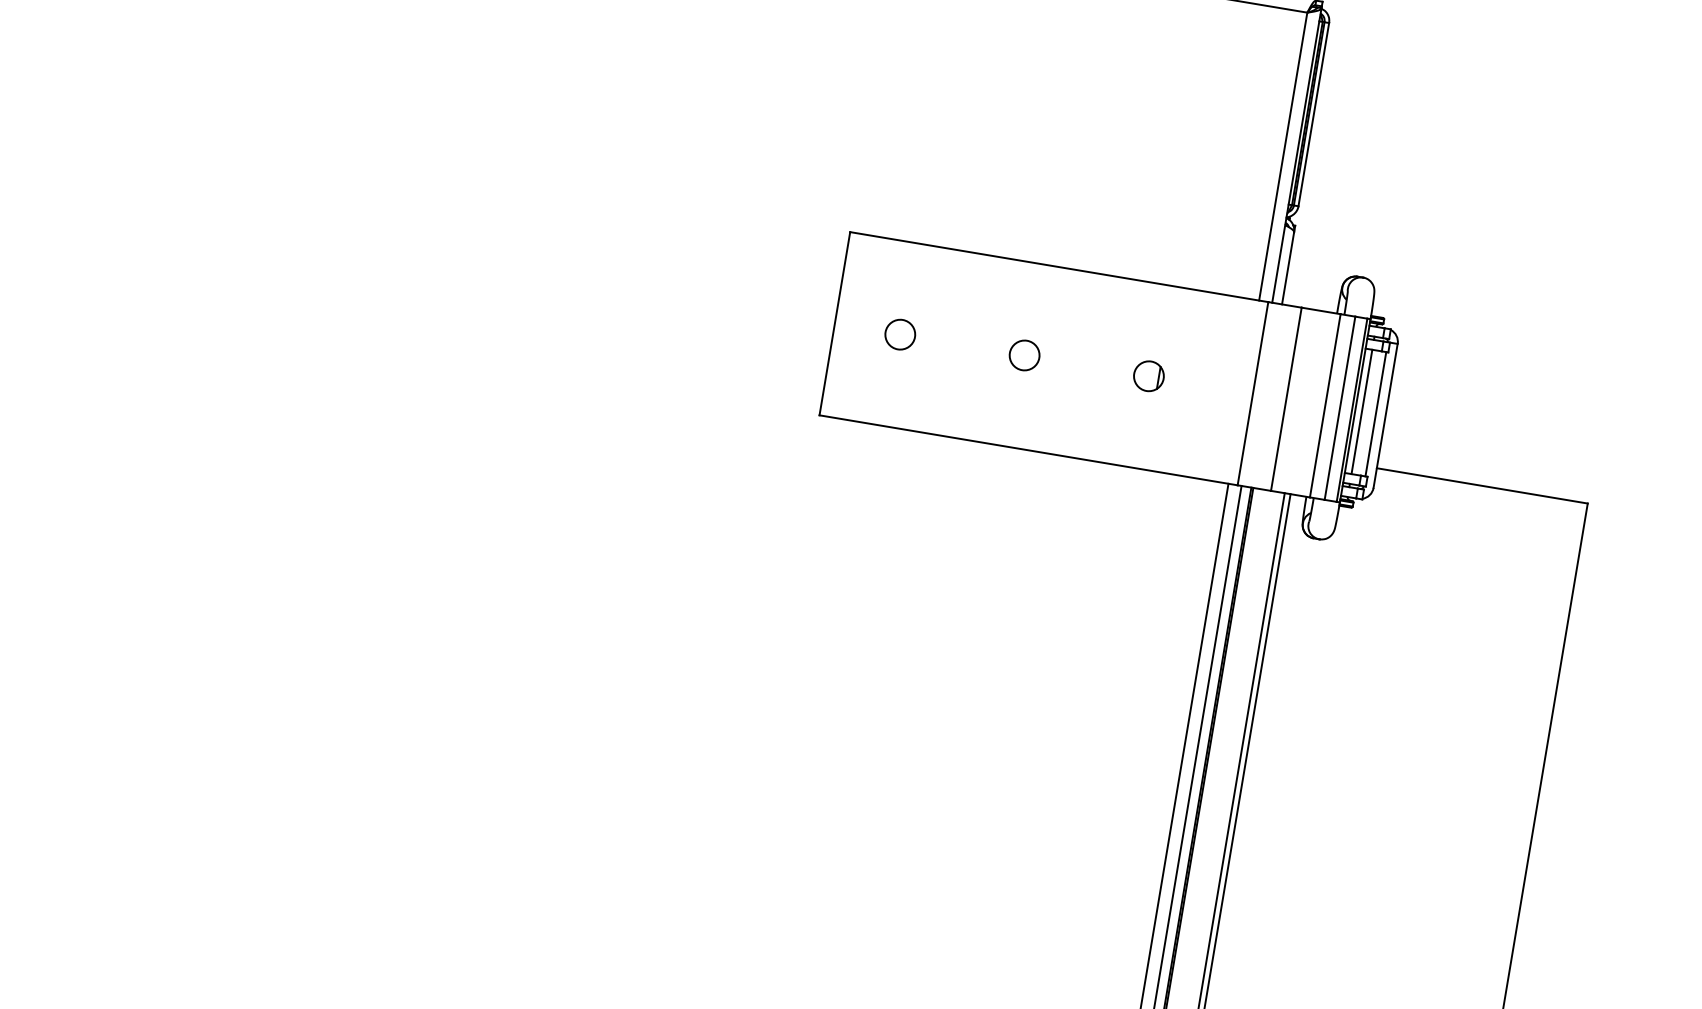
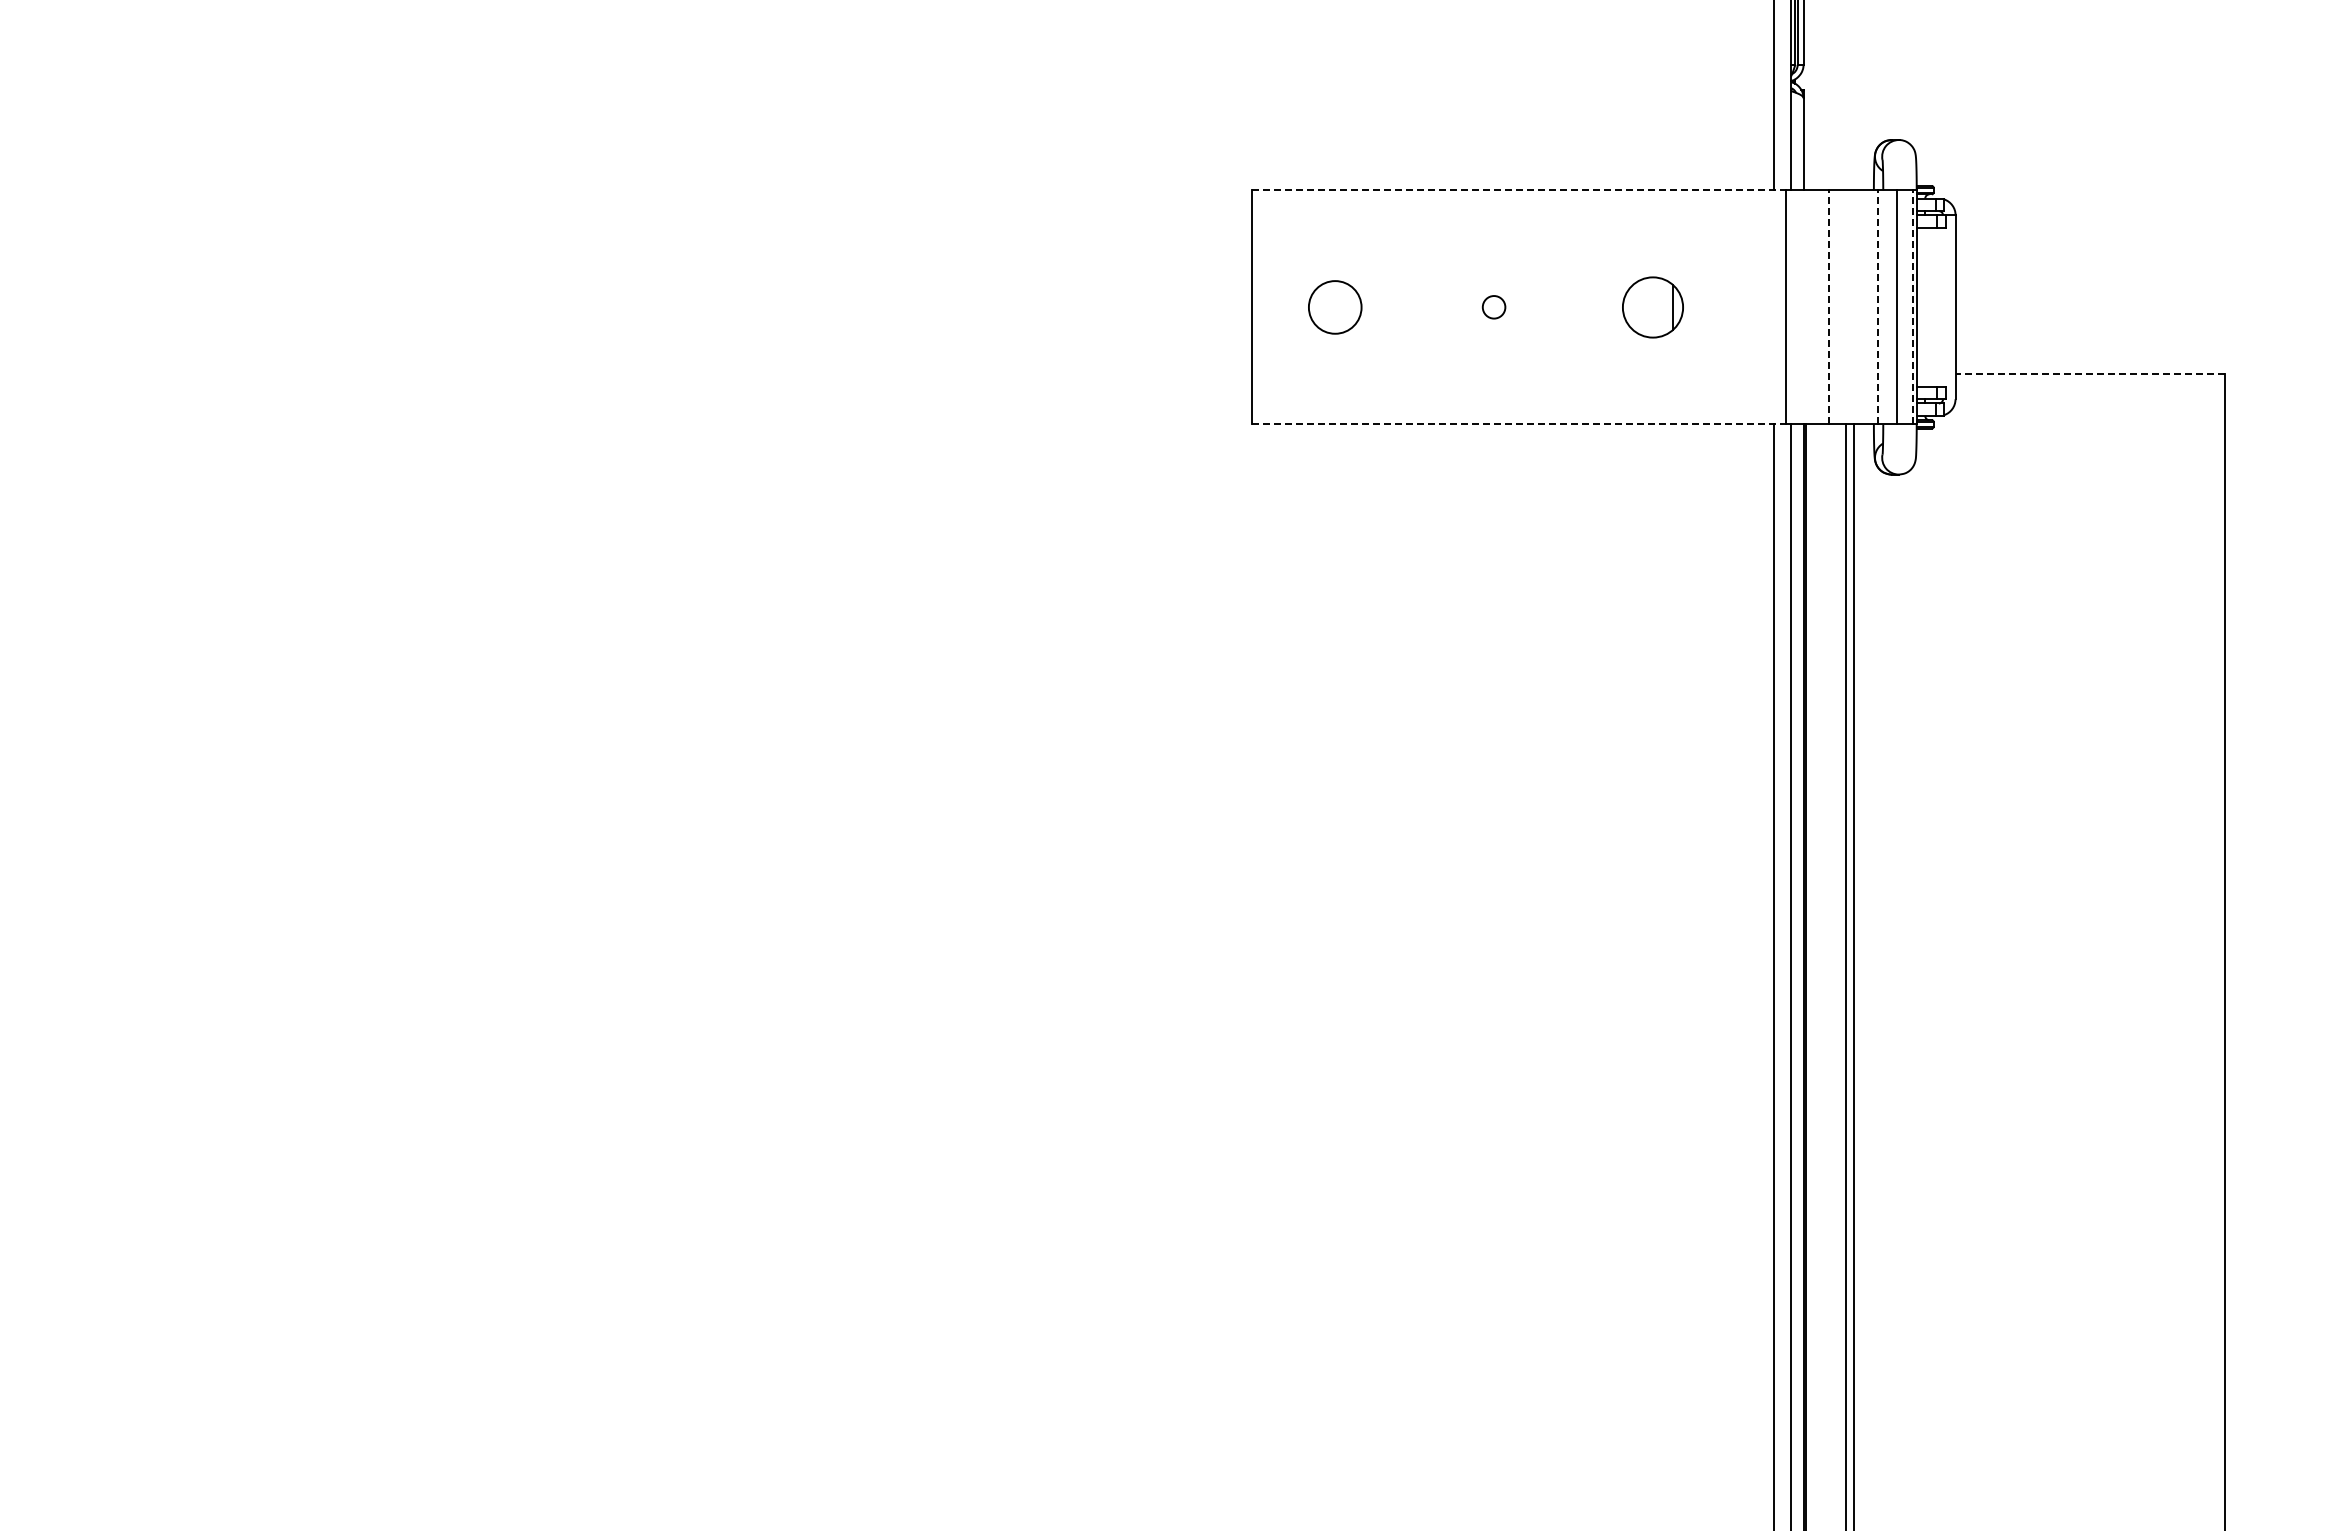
line: (1059, 267) -> (1519, 190), solid -> dashed
circle: (899, 333) -> (1334, 306), size x1.4
circle: (1024, 355) -> (1493, 307), size x0.6
part: (1148, 375) -> (1652, 306), size x1.6
line: (1286, 398) -> (1828, 306), solid -> dashed
line: (1325, 405) -> (1878, 306), solid -> dashed
line: (1352, 409) -> (1912, 306), solid -> dashed
line: (1362, 411) -> (1925, 306), removed
line: (1376, 413) -> (1943, 306), removed
line: (1029, 450) -> (1519, 424), solid -> dashed
line: (1482, 486) -> (2090, 374), solid -> dashed

